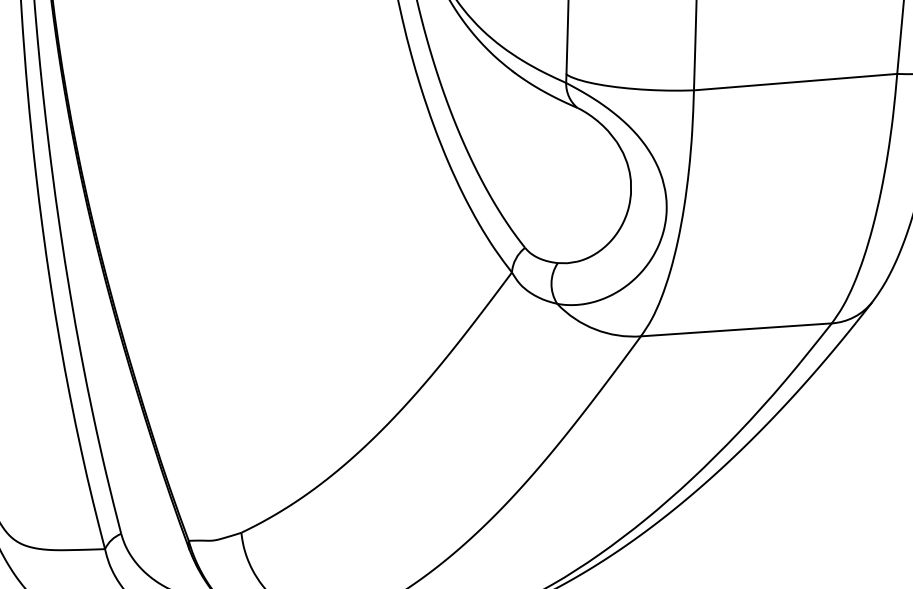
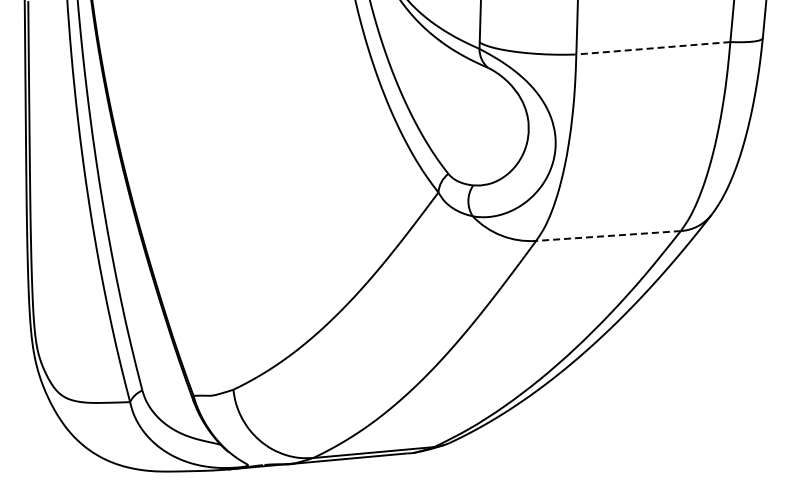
line: (794, 82) -> (652, 48), solid -> dashed
line: (735, 330) -> (607, 236), solid -> dashed

